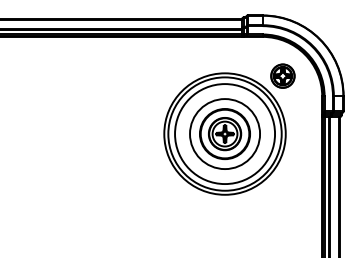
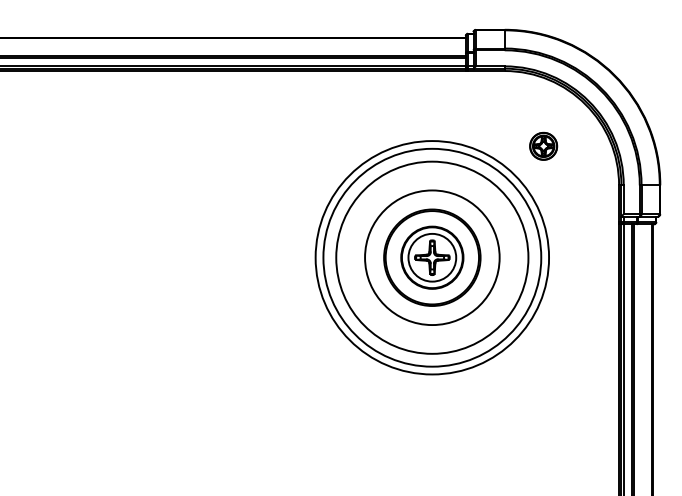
part: (282, 75) -> (542, 145), size x0.6

